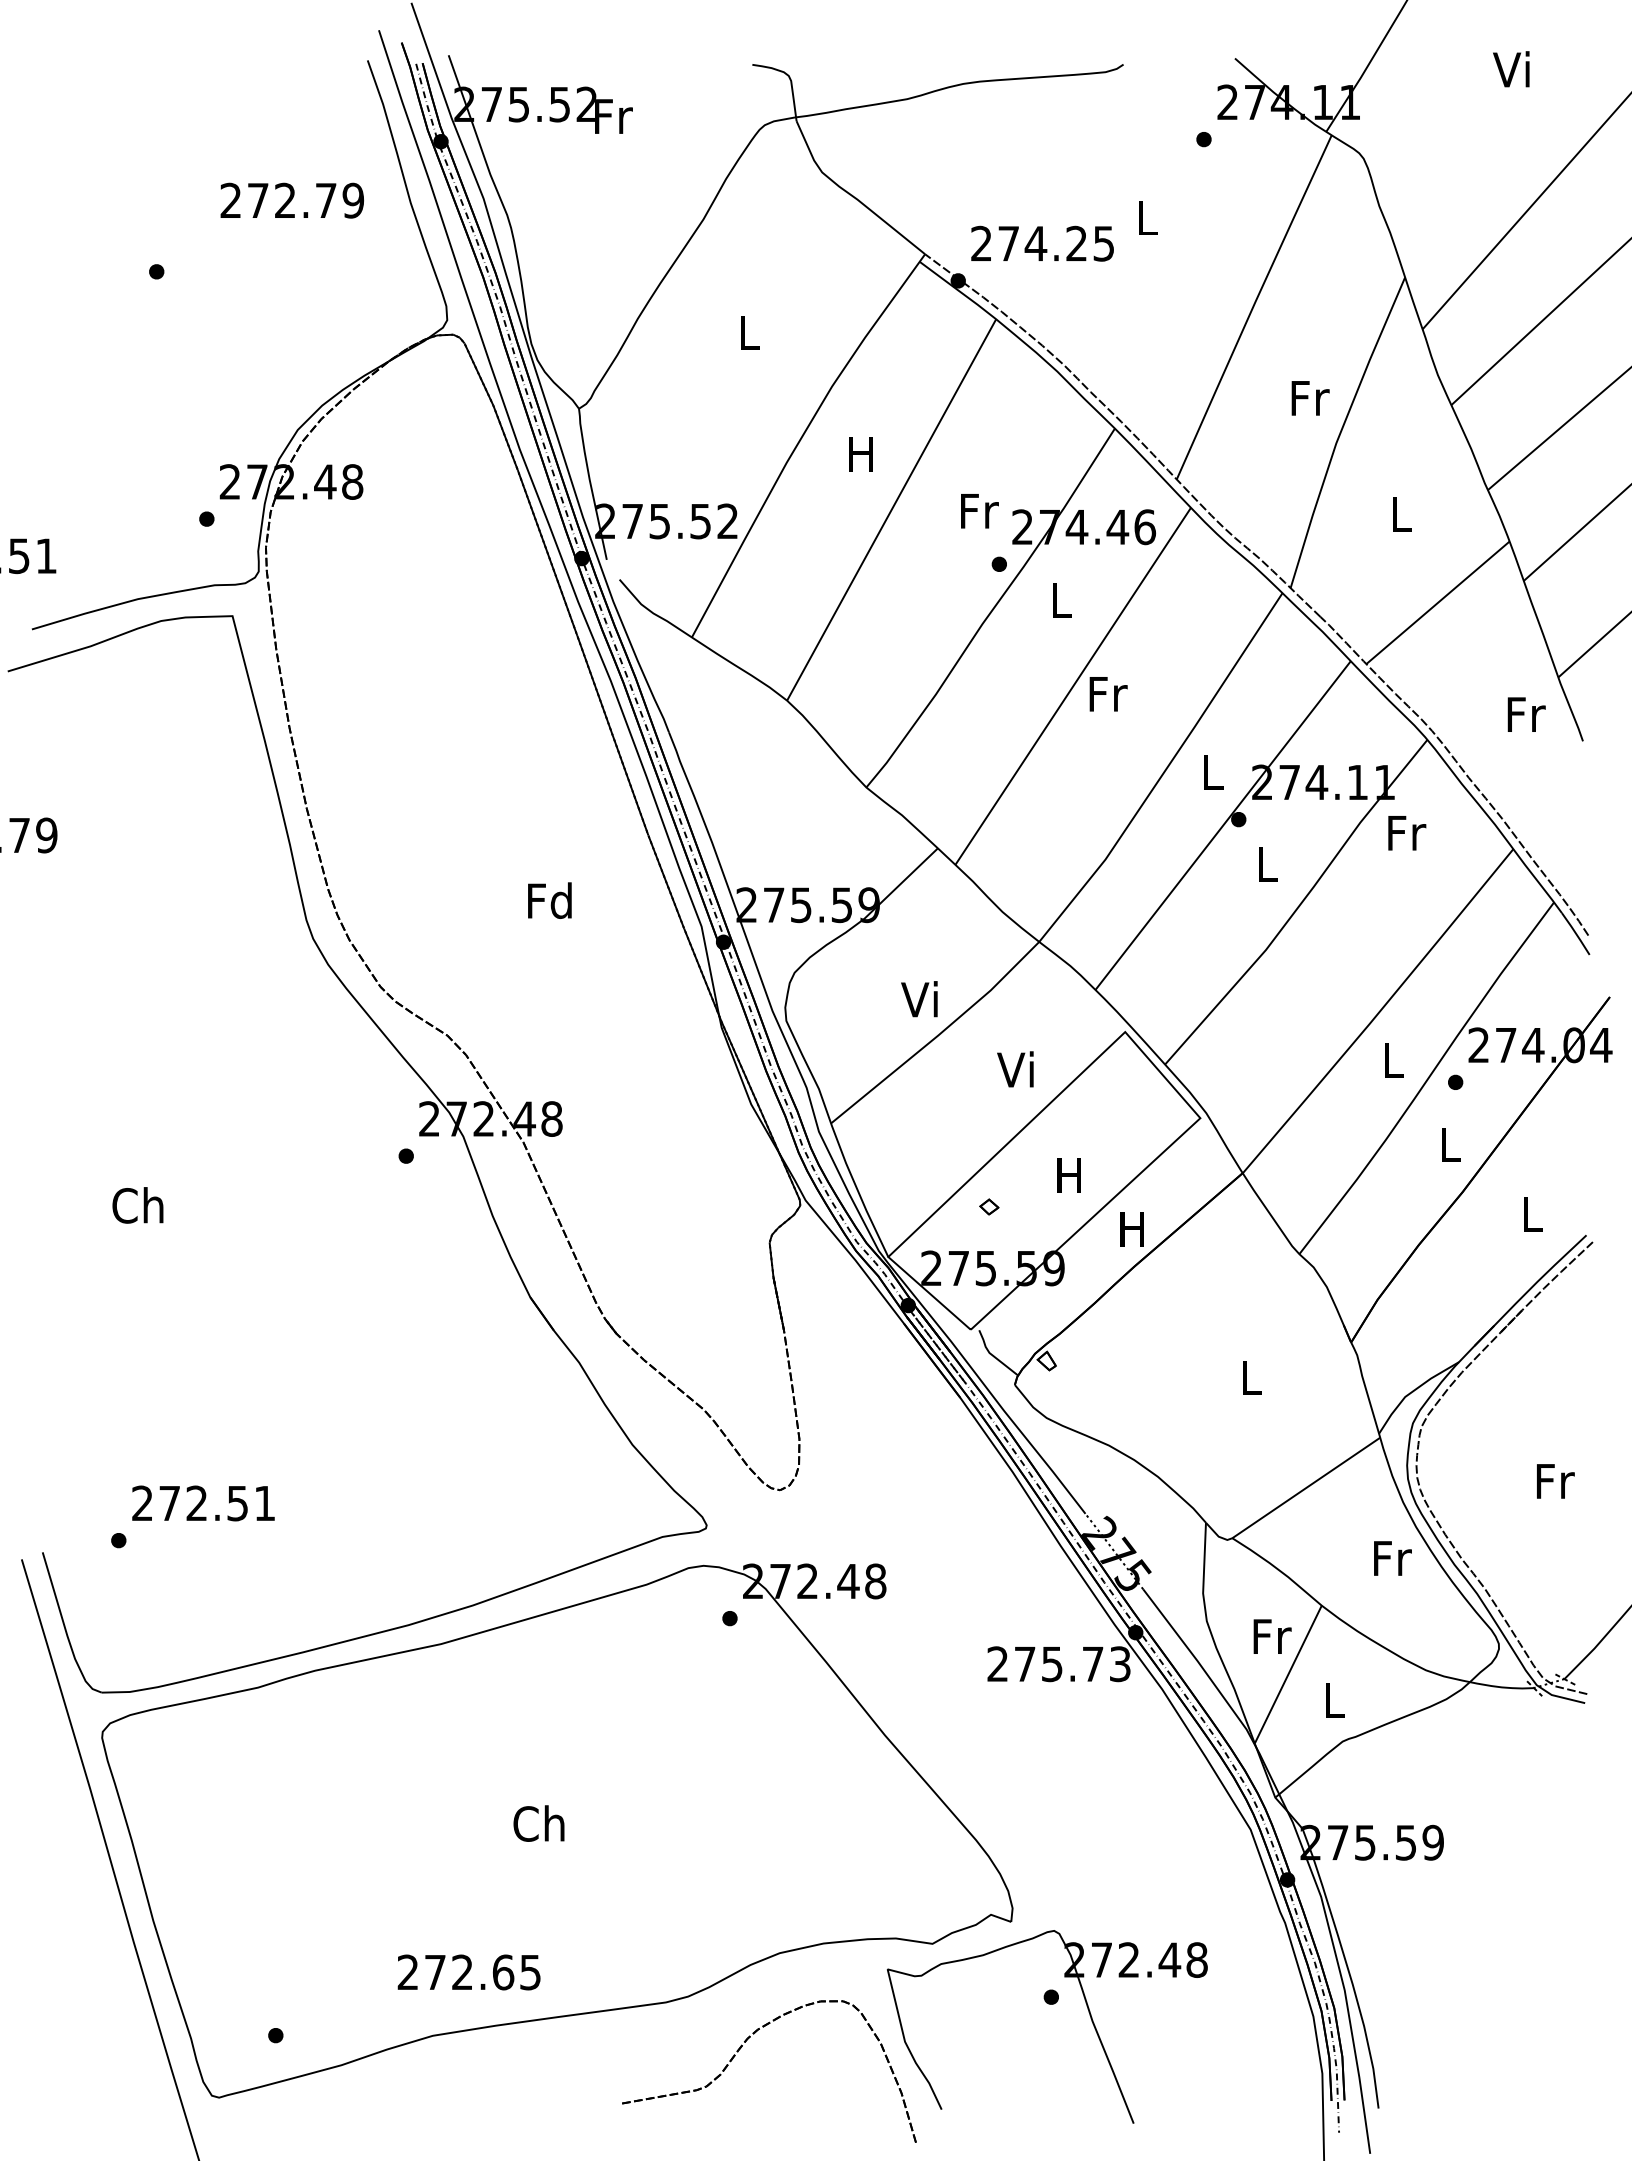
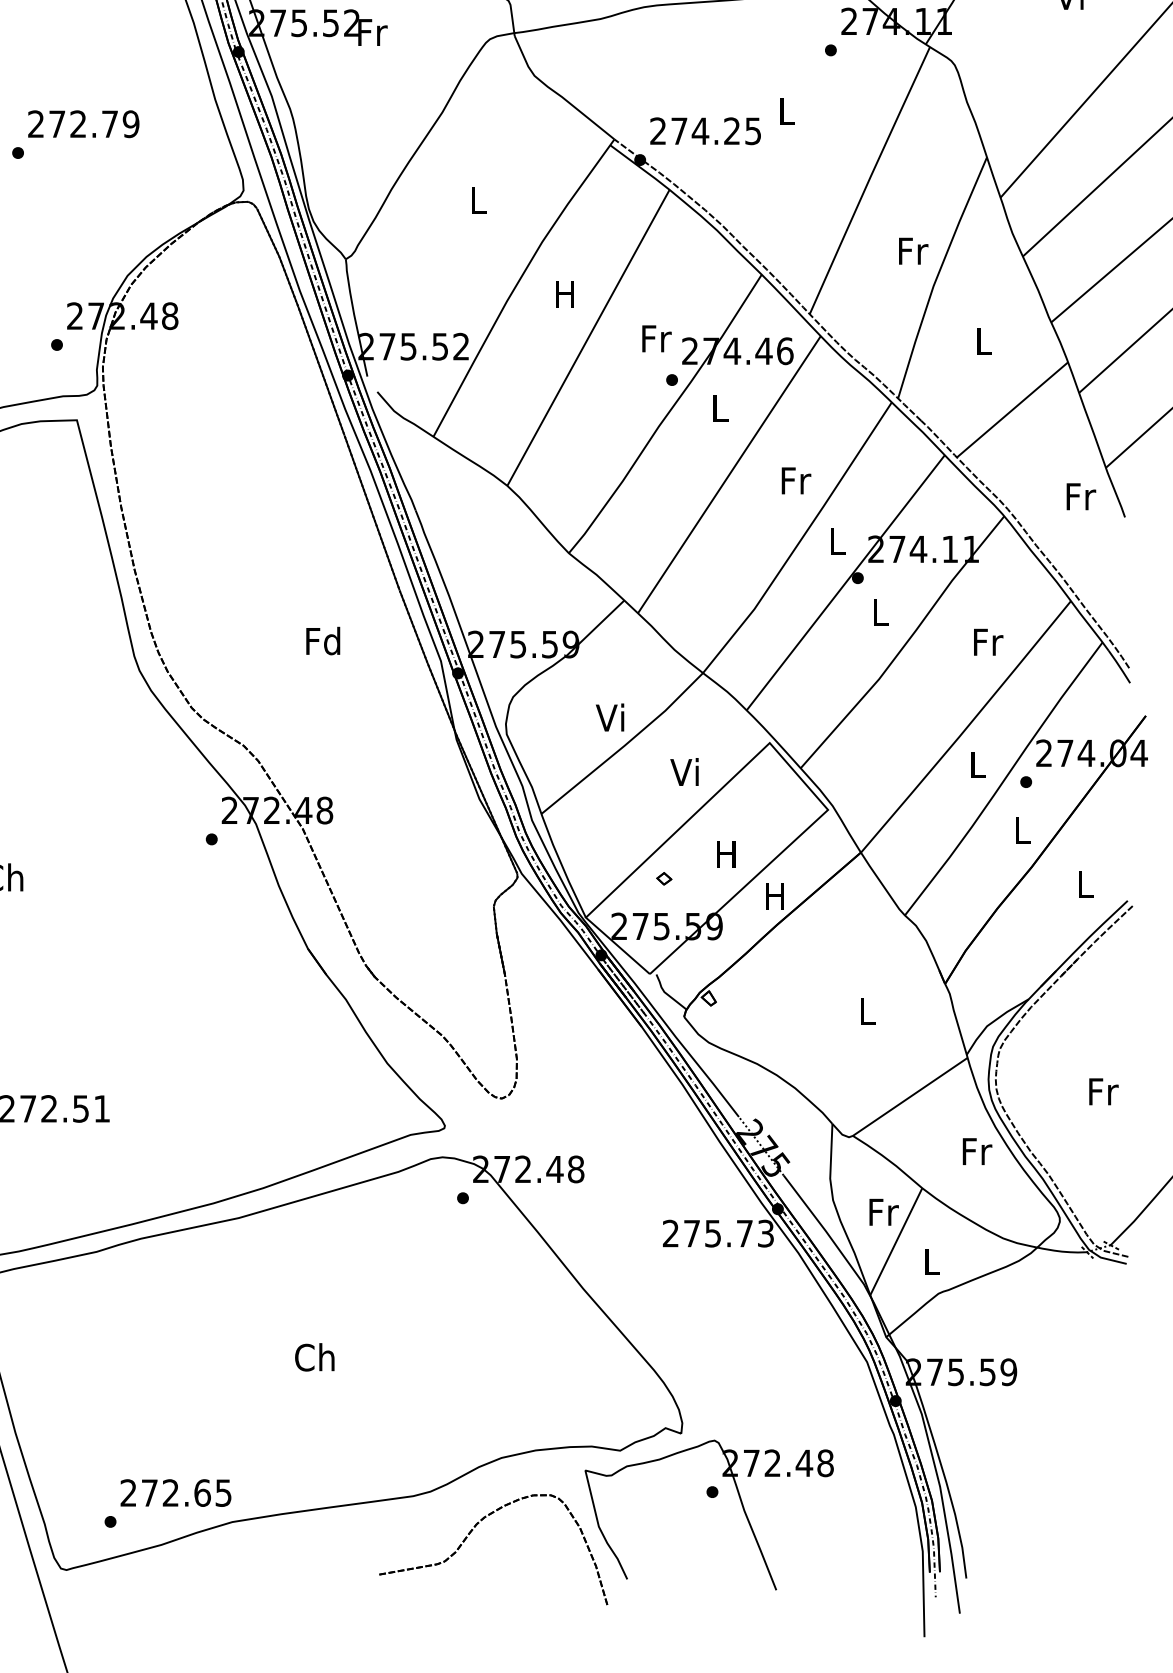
text: (291, 200) -> (83, 124), moved
text: (1108, 694) -> (796, 481), moved
text: (1407, 833) -> (988, 642), moved
text: (468, 1972) -> (175, 1493), moved

